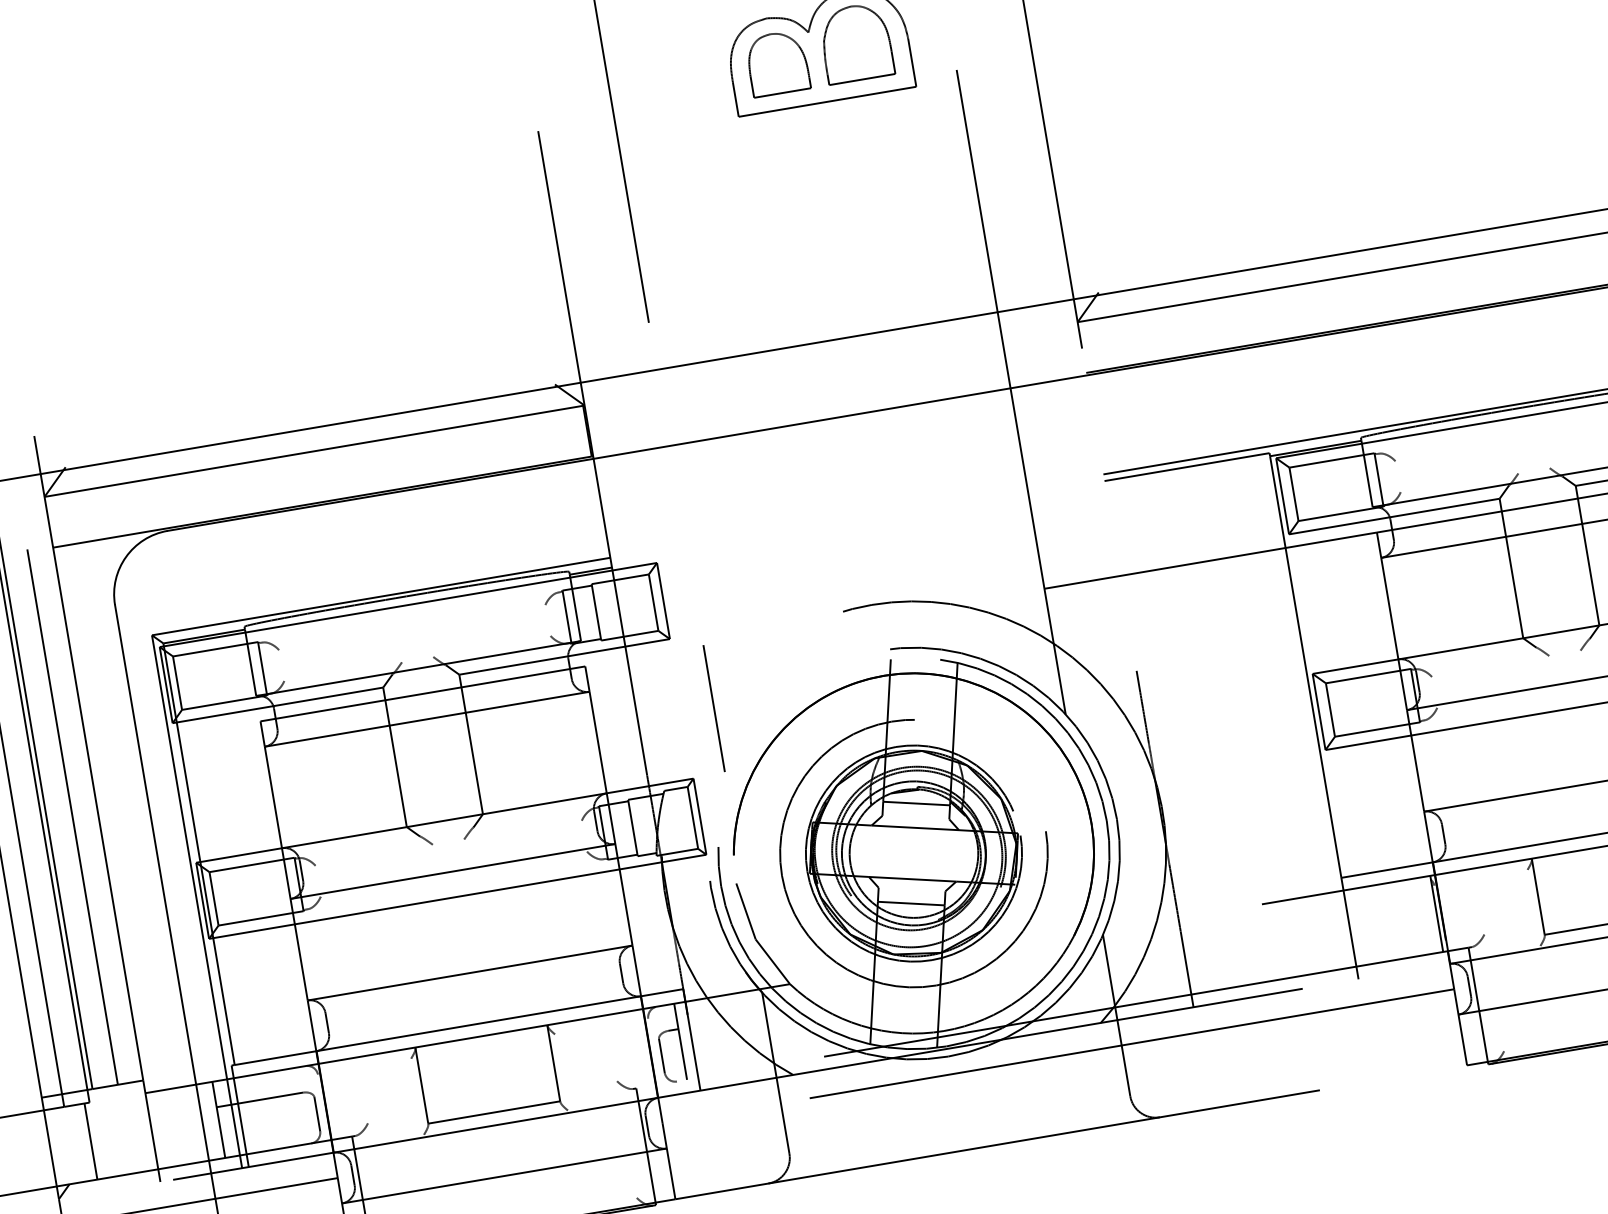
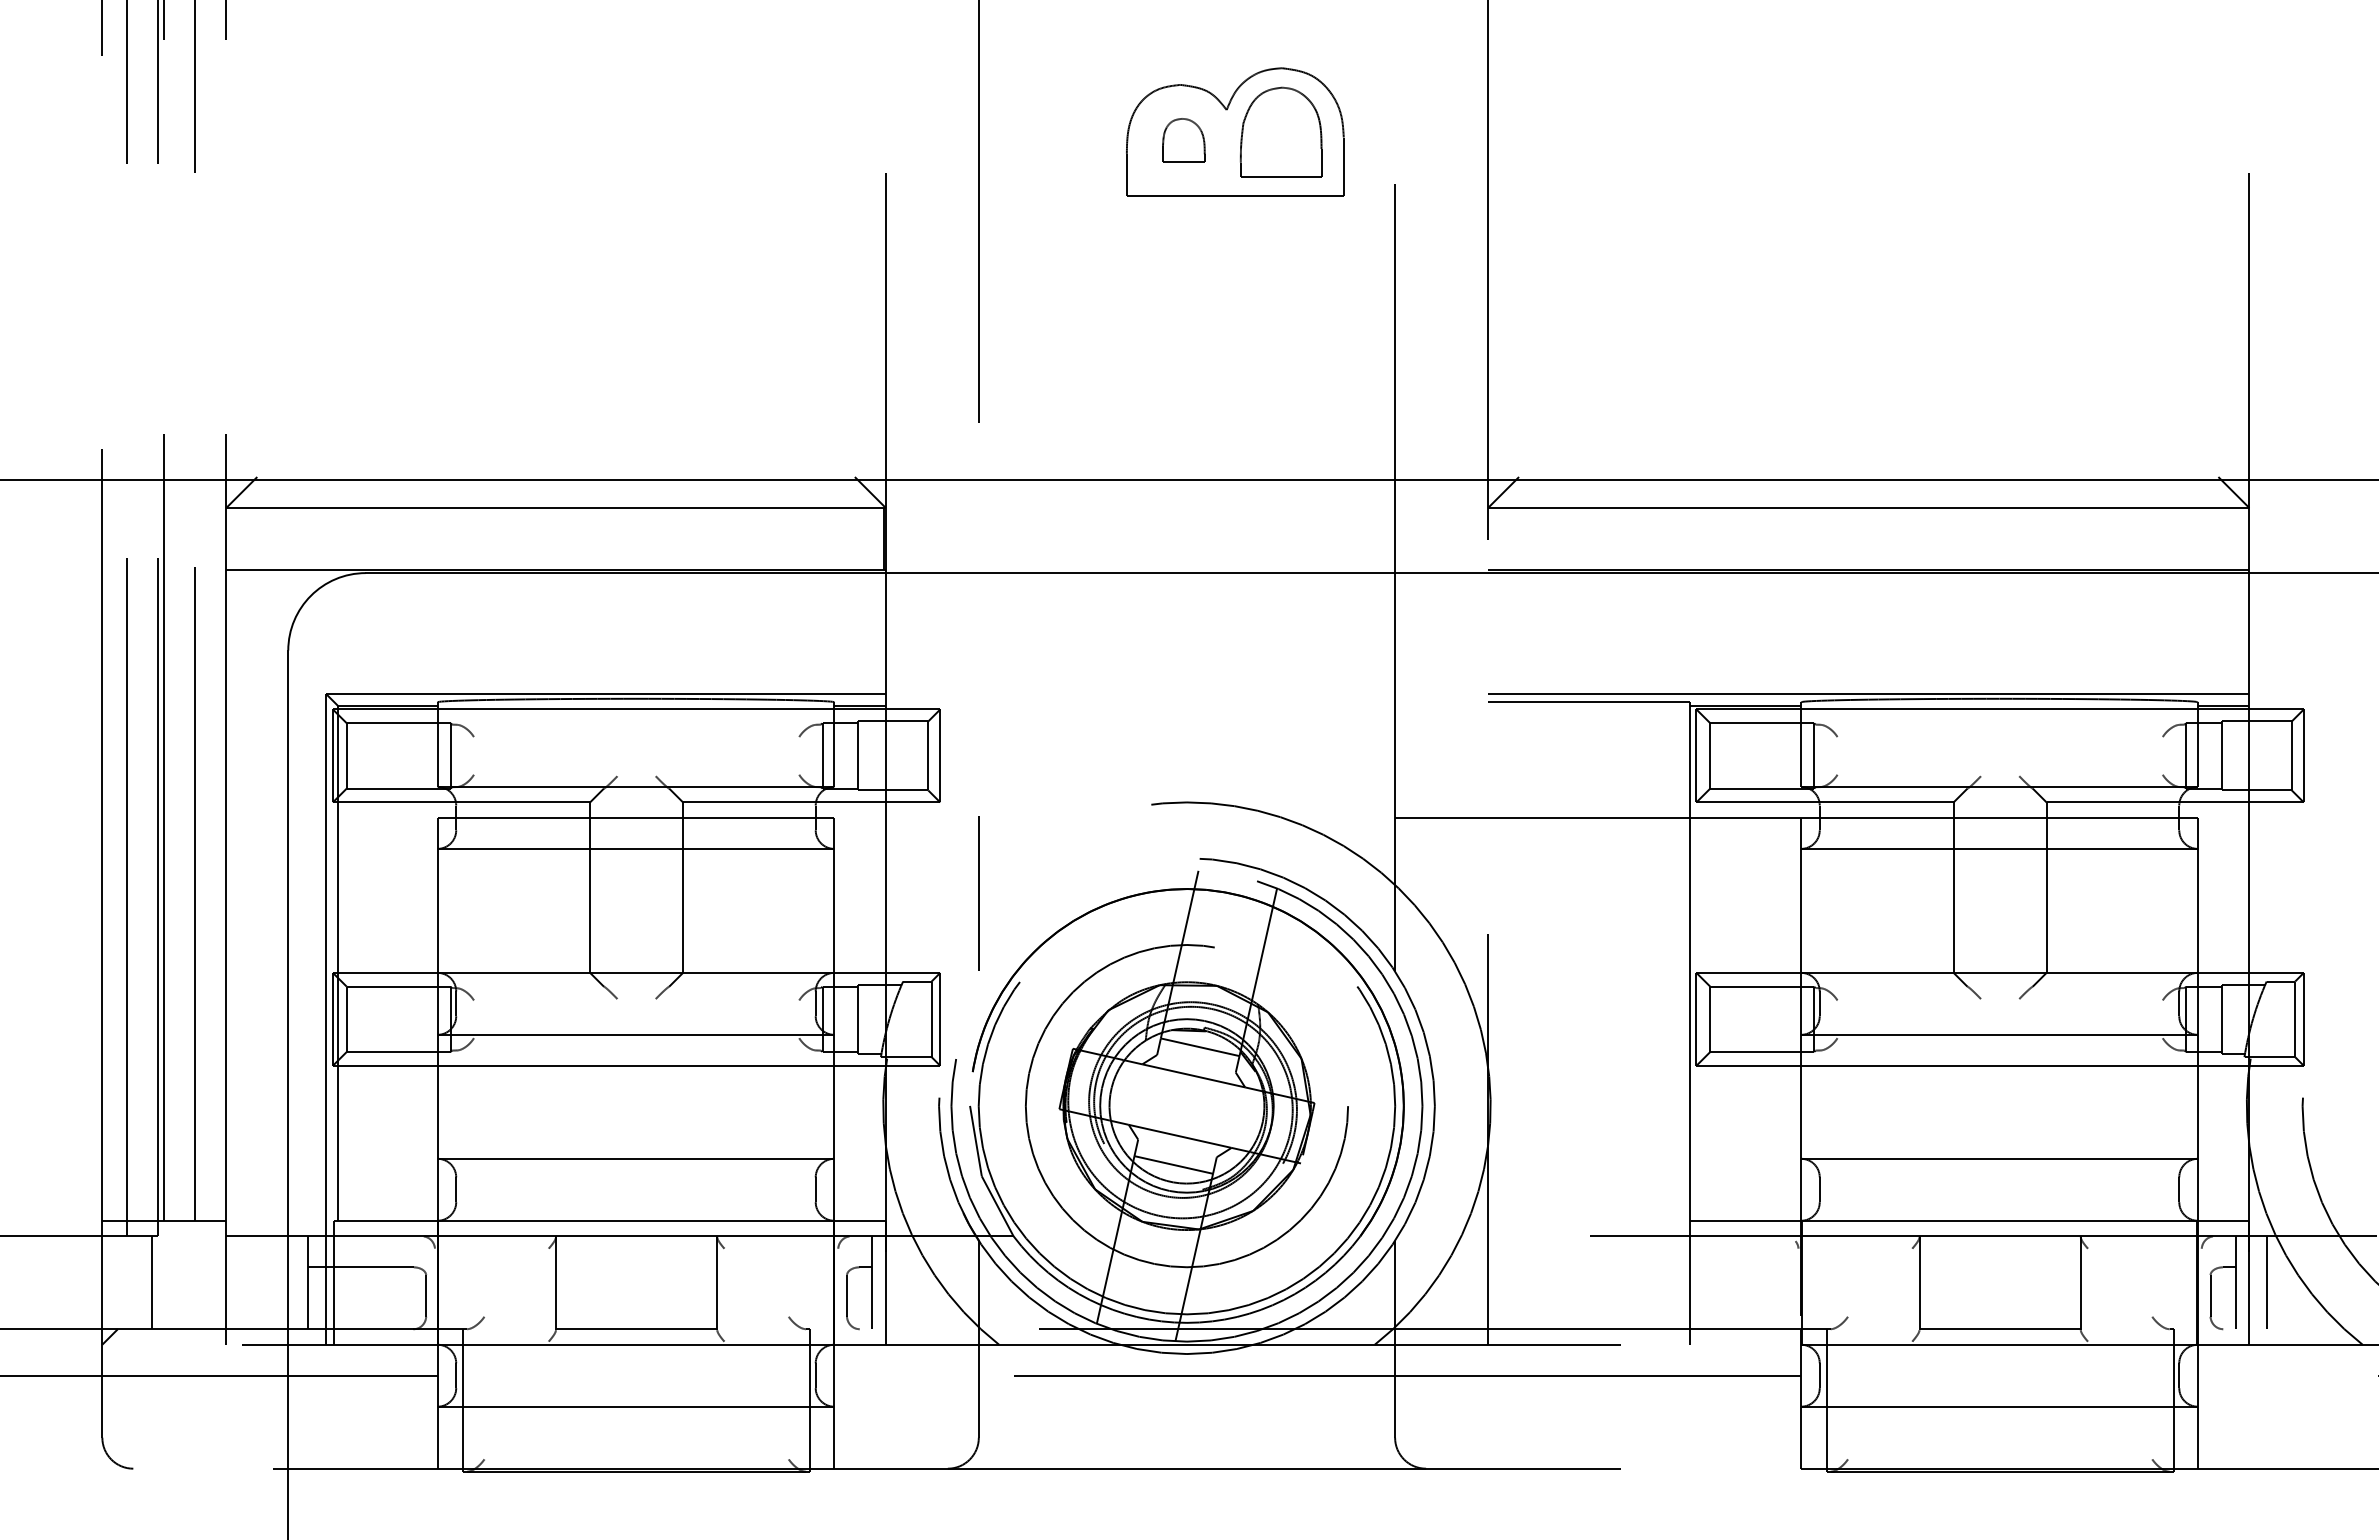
part: (777, 63) -> (1183, 140), size x0.6
circle: (913, 853) -> (1186, 1105), size x1.6
line: (1436, 913) -> (1795, 1282), removed

